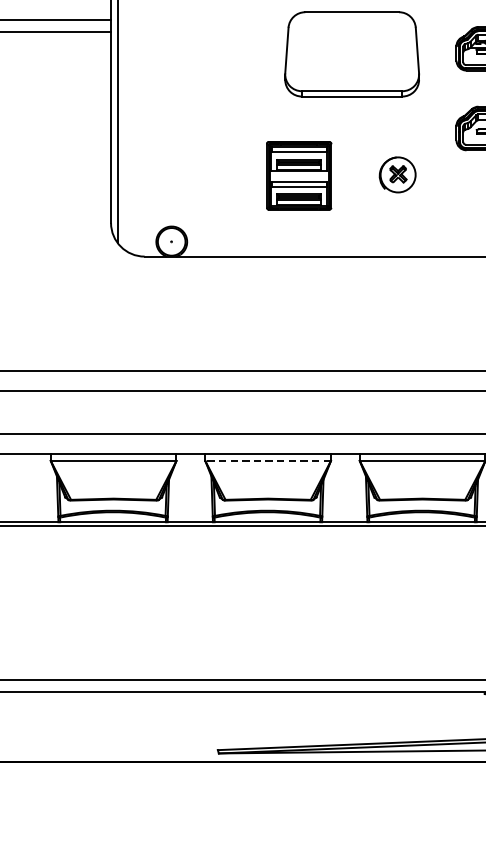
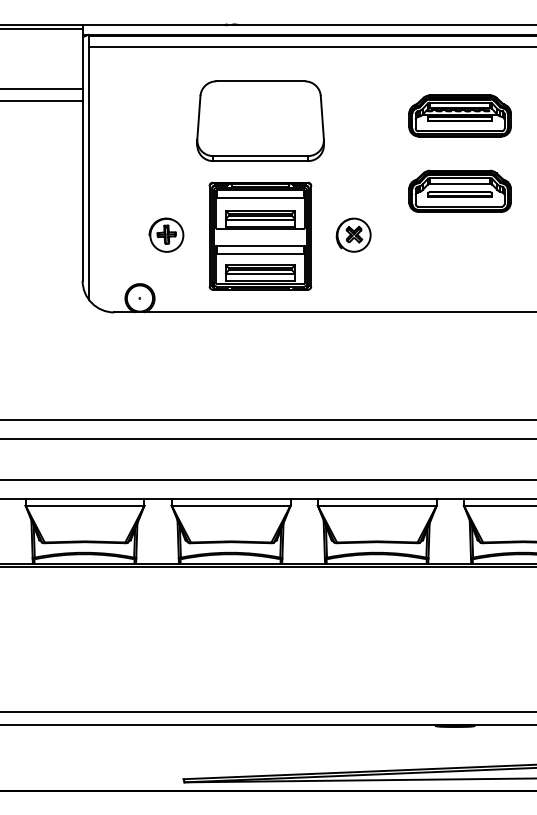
part: (352, 53) -> (260, 120), moved
part: (199, 174) -> (166, 234), added
part: (299, 175) -> (260, 235), size x1.67
line: (267, 460) -> (230, 505), dashed -> solid

